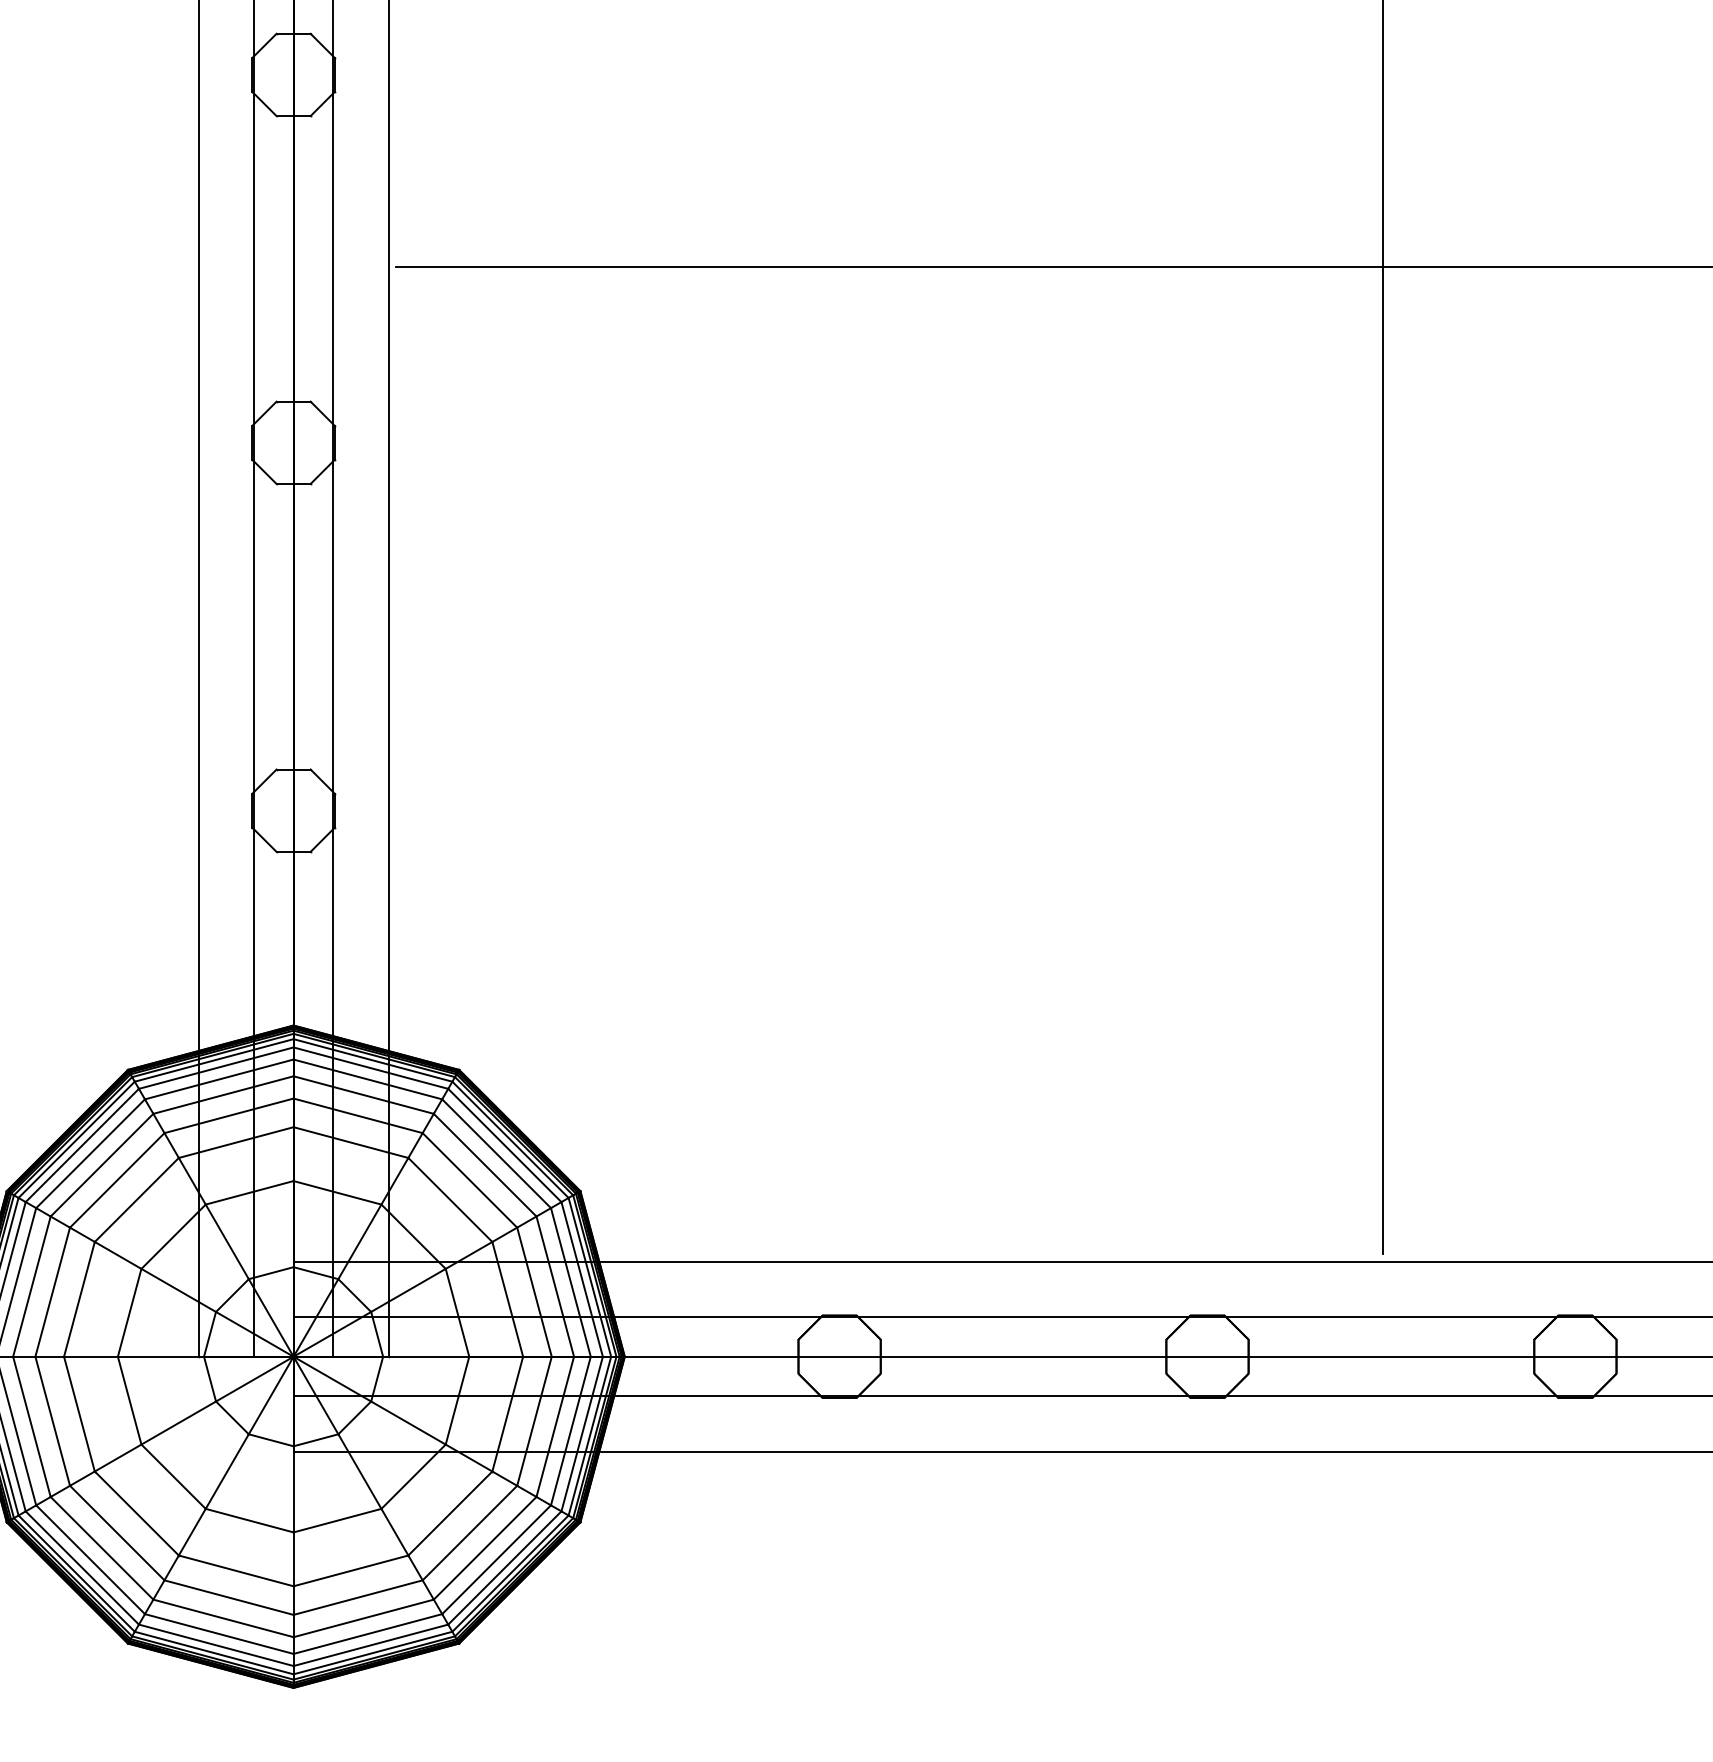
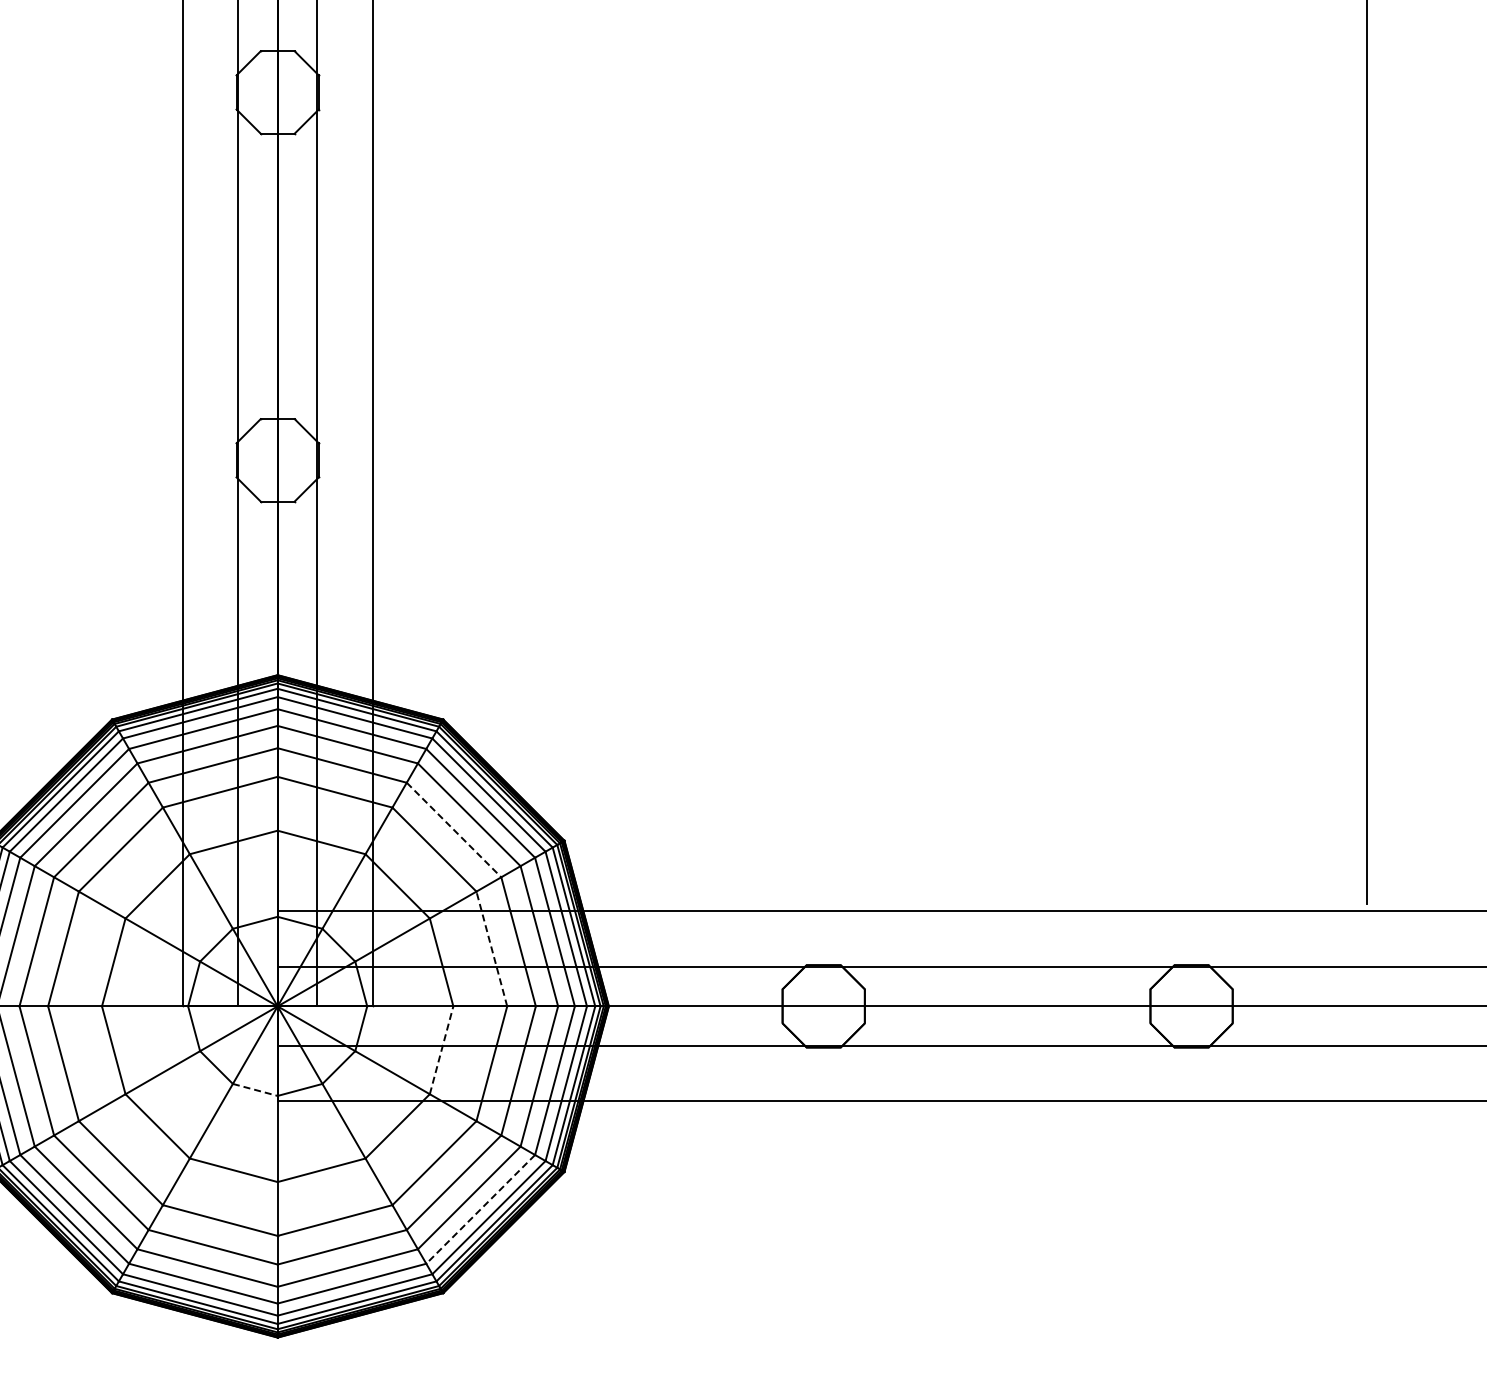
line: (469, 1180) -> (453, 830), solid -> dashed
line: (507, 1298) -> (491, 948), solid -> dashed
line: (457, 1400) -> (441, 1050), solid -> dashed
line: (271, 1440) -> (255, 1090), solid -> dashed
line: (496, 1559) -> (480, 1209), solid -> dashed

